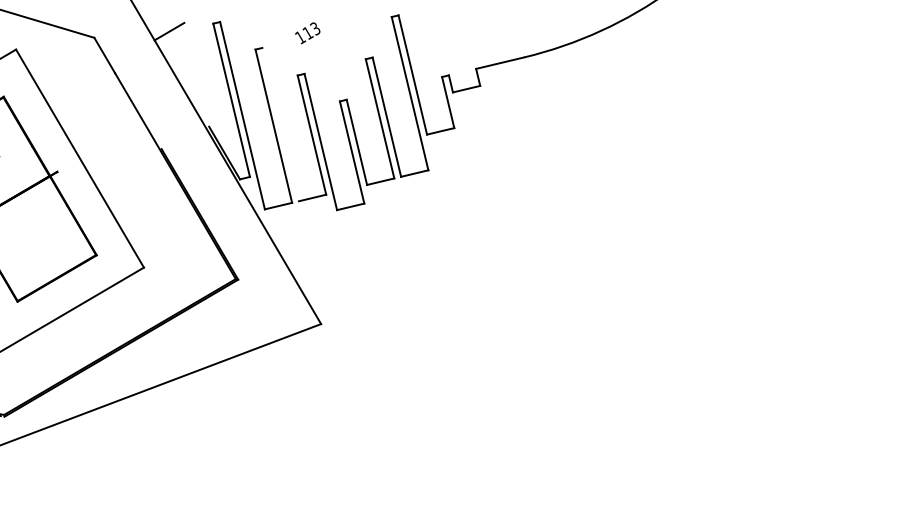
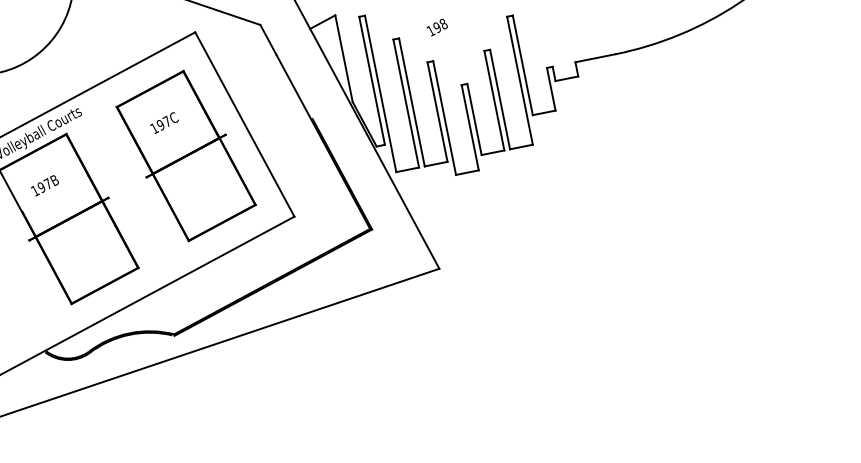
text: (311, 30) -> (440, 25), 113 -> 198
line: (196, 74) -> (343, 58), added
line: (280, 124) -> (411, 102), added

